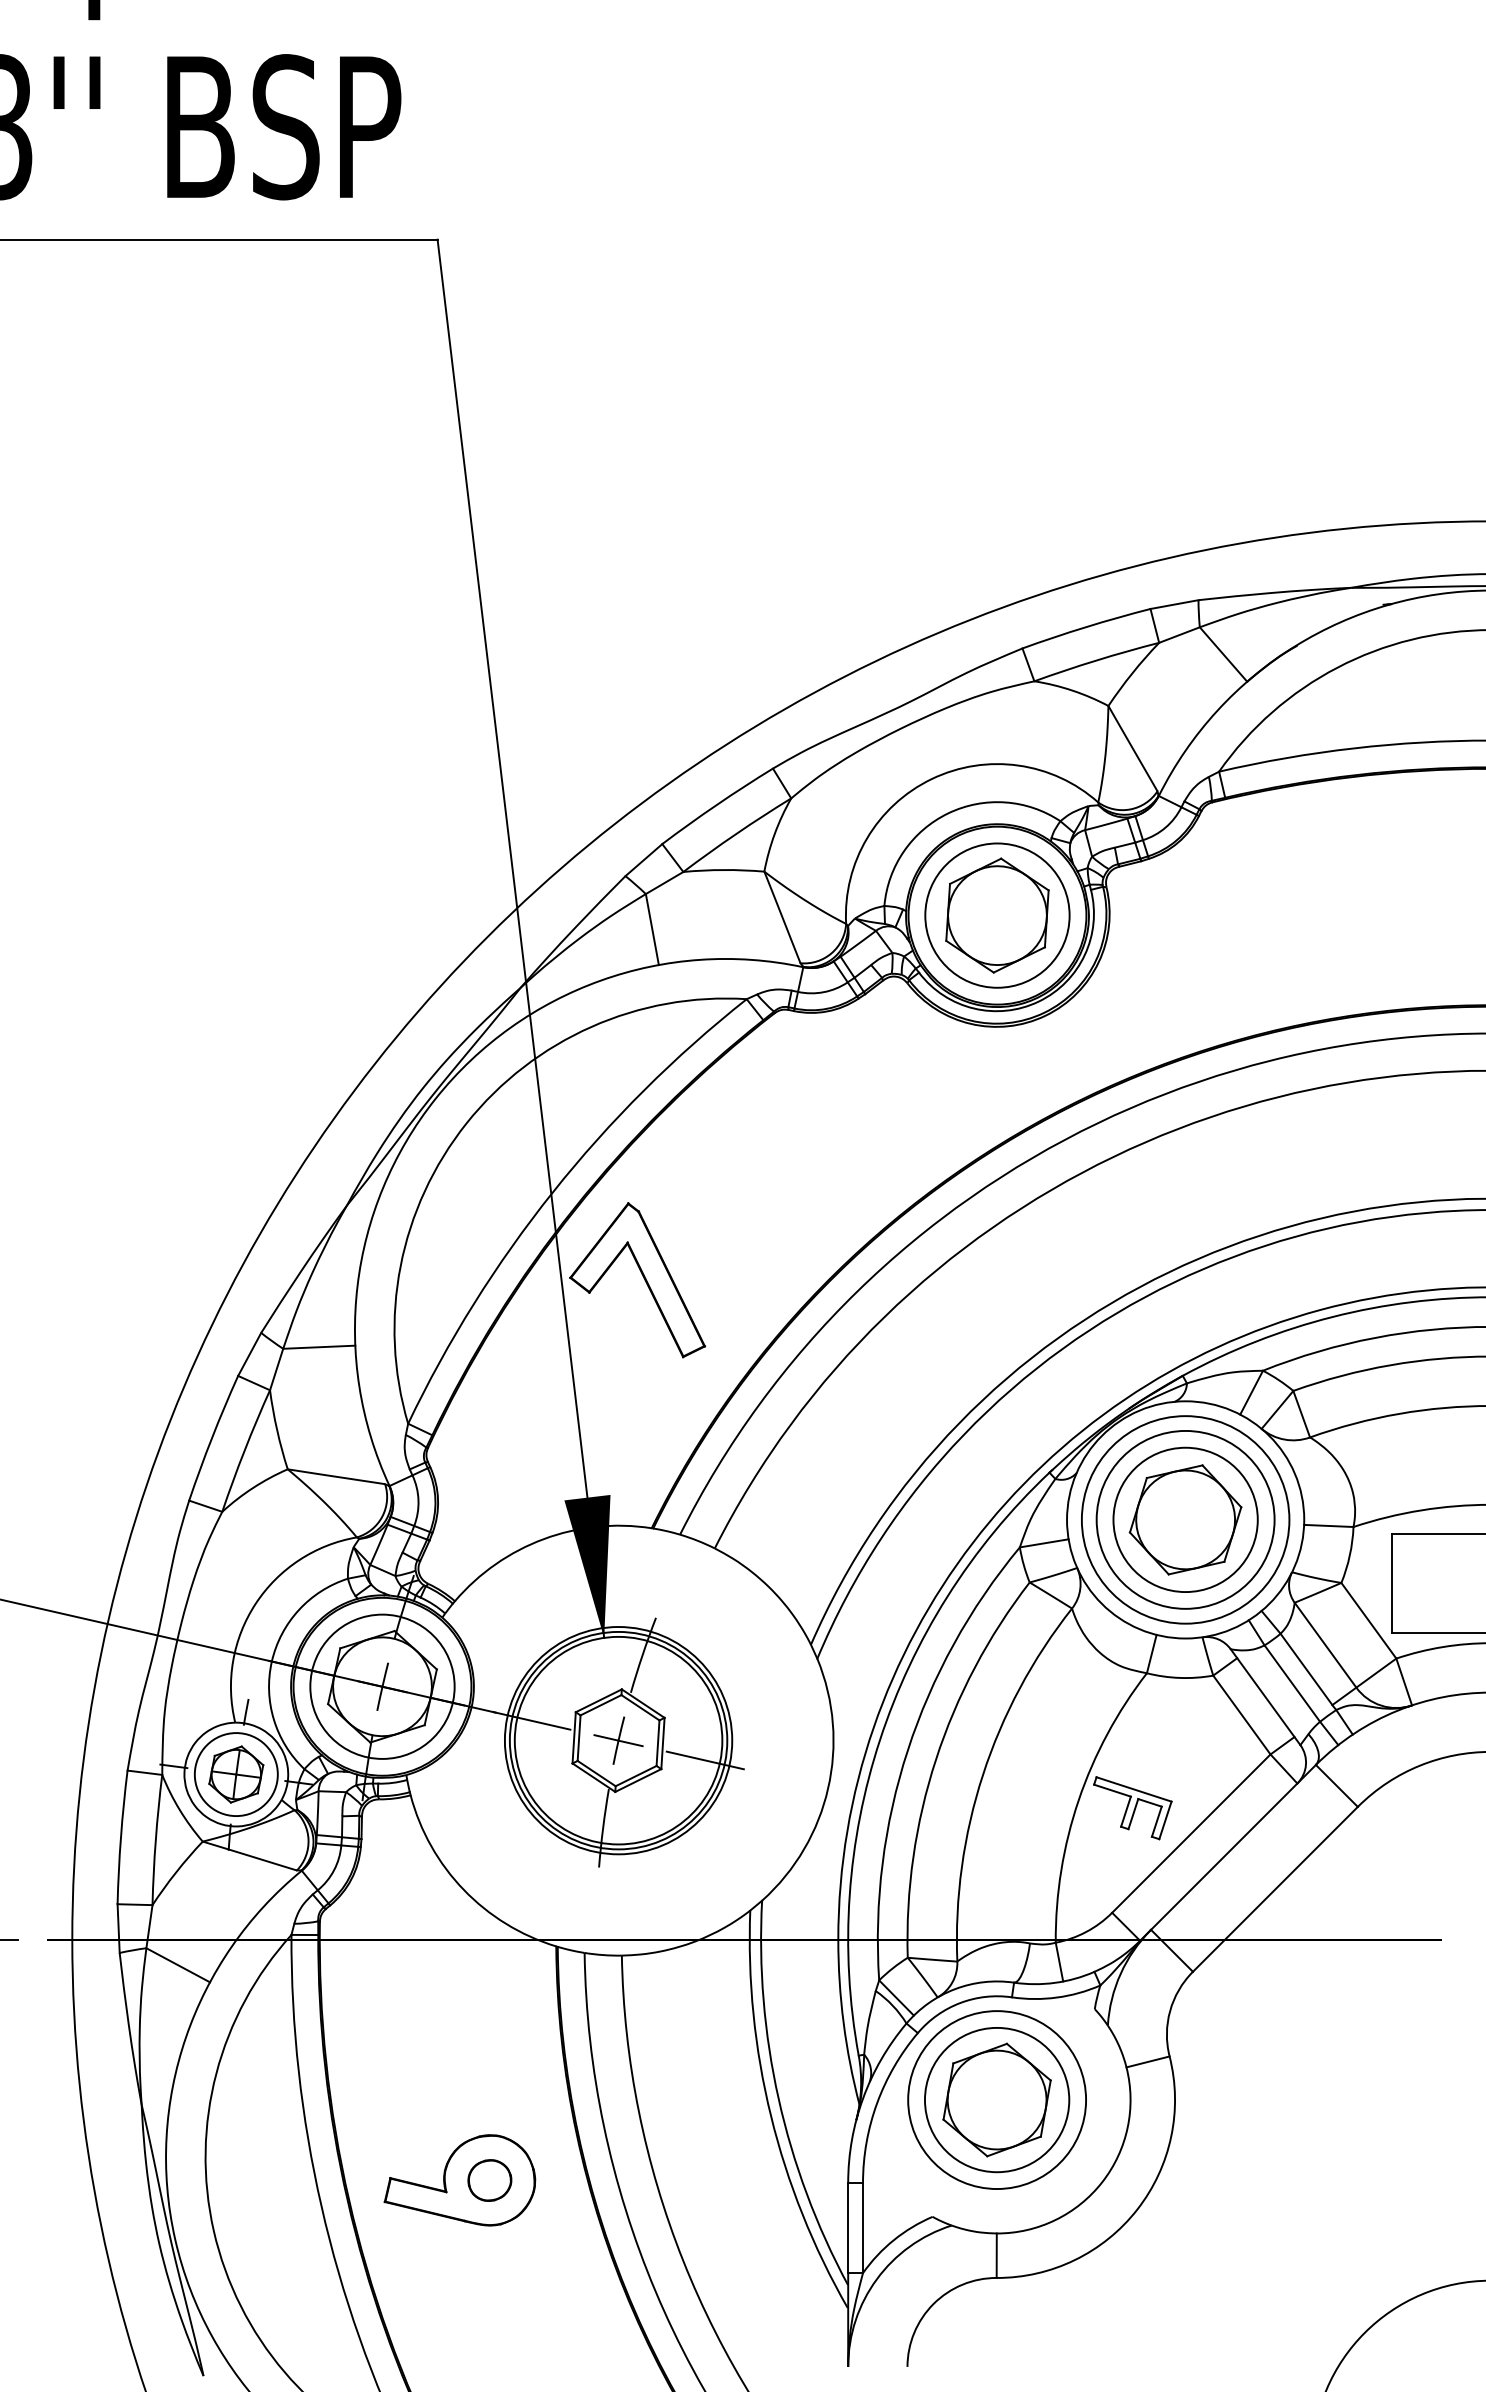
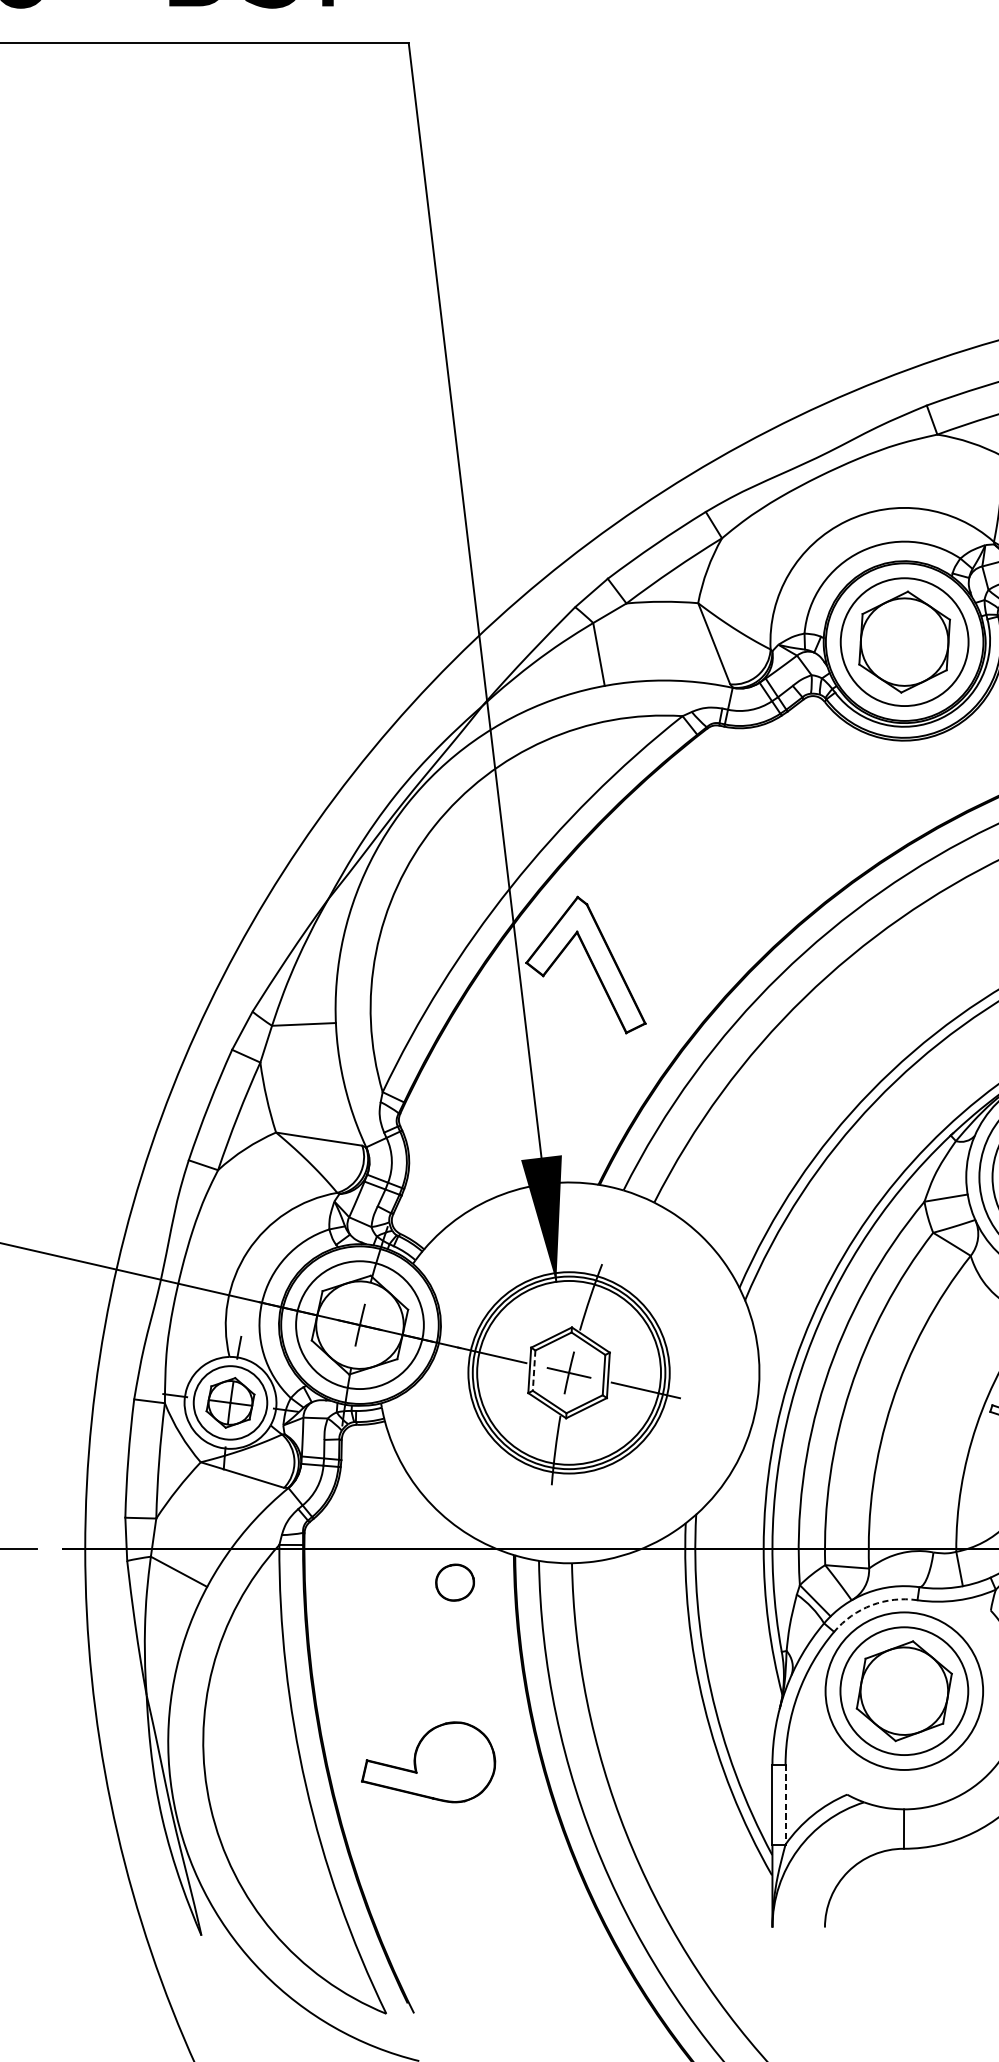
line: (579, 1738) -> (534, 1370), solid -> dashed
arc: (960, 2003) -> (871, 1605), solid -> dashed
part: (489, 2180) -> (454, 1582), moved
line: (863, 2228) -> (786, 1804), solid -> dashed

